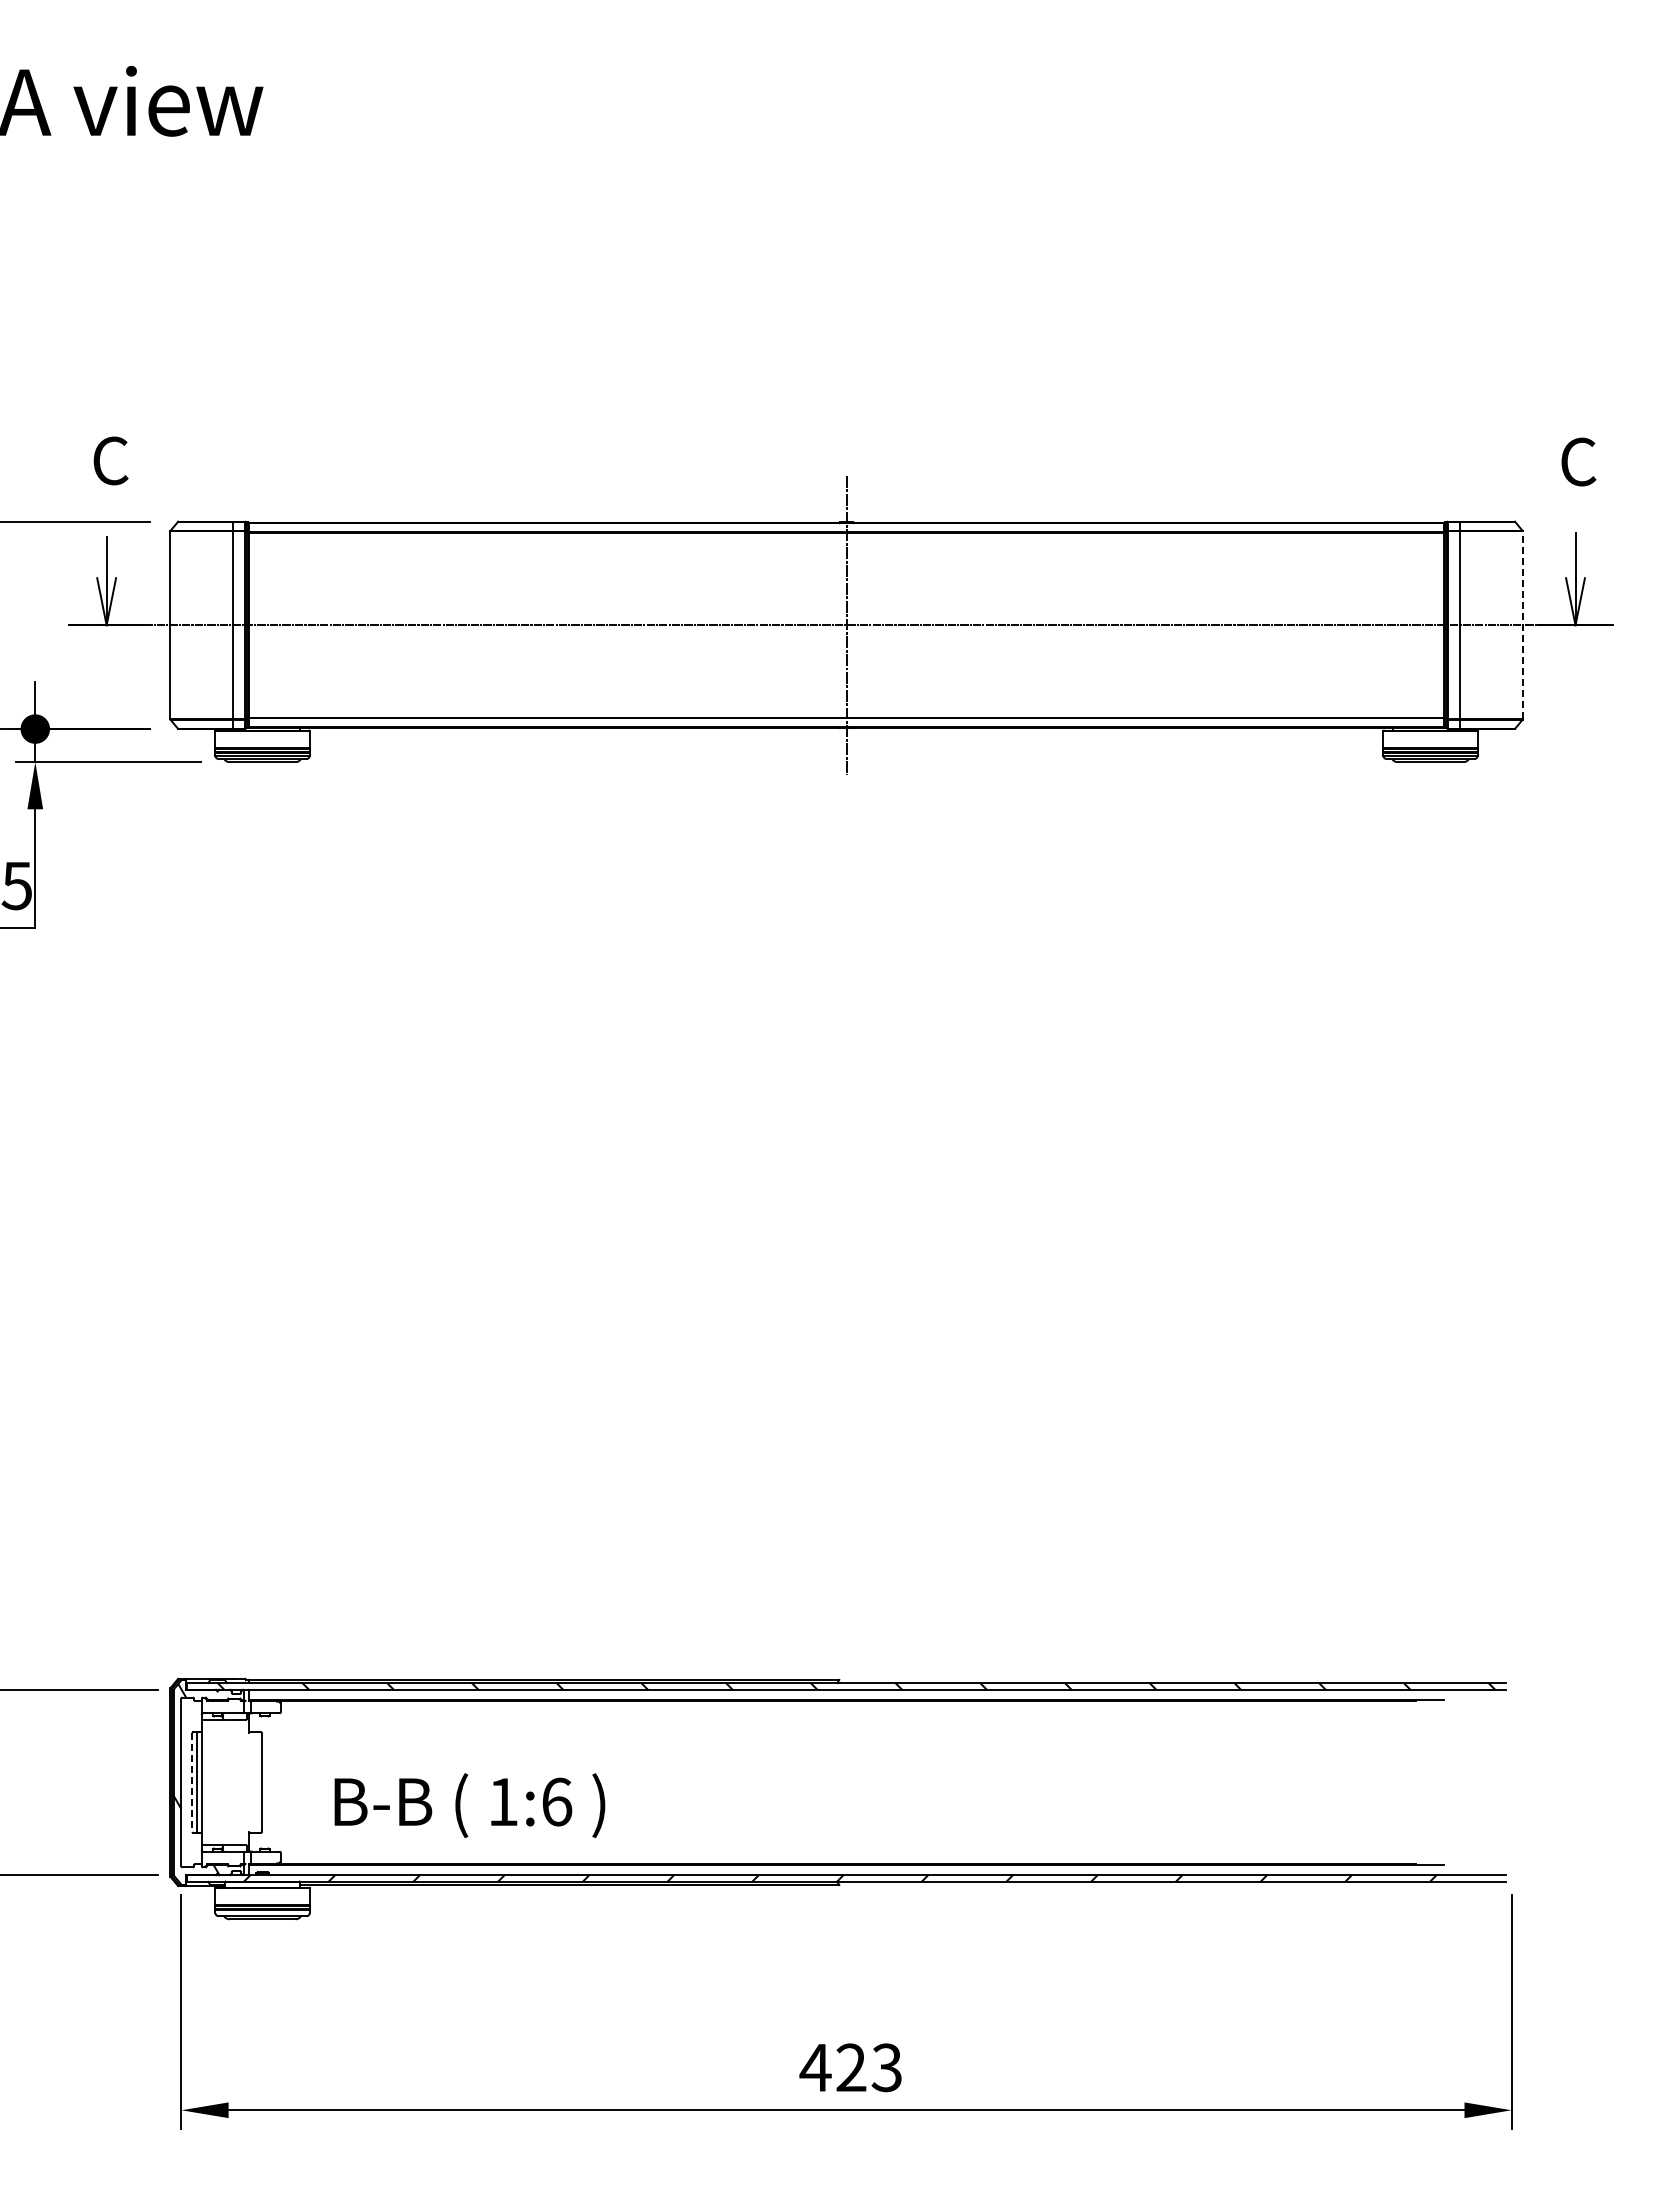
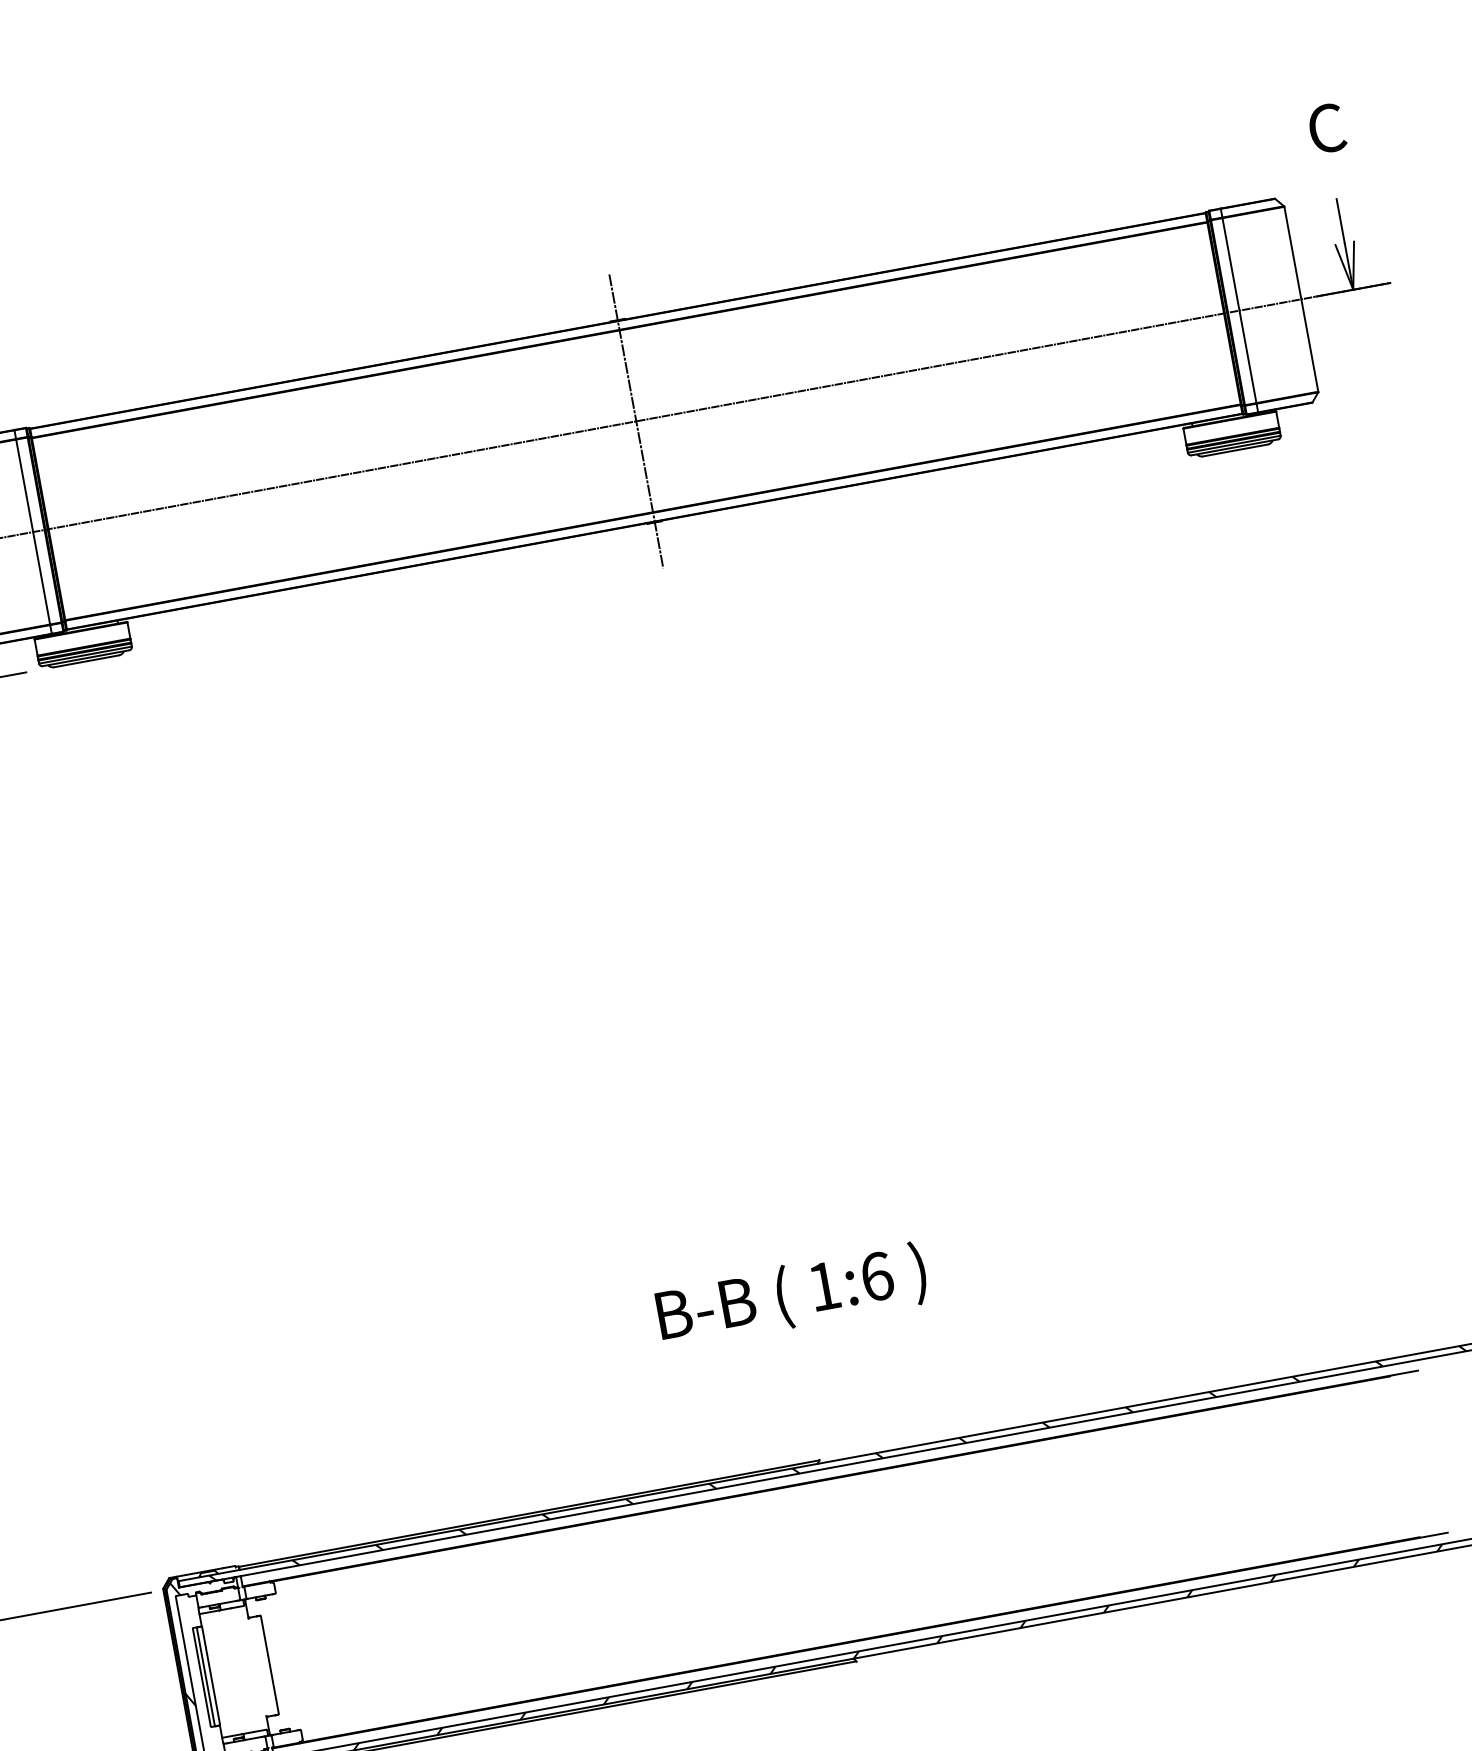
line: (1522, 624) -> (1300, 298), dashed -> solid
line: (192, 1783) -> (202, 1678), dashed -> solid
text: (469, 1805) -> (791, 1295), moved

